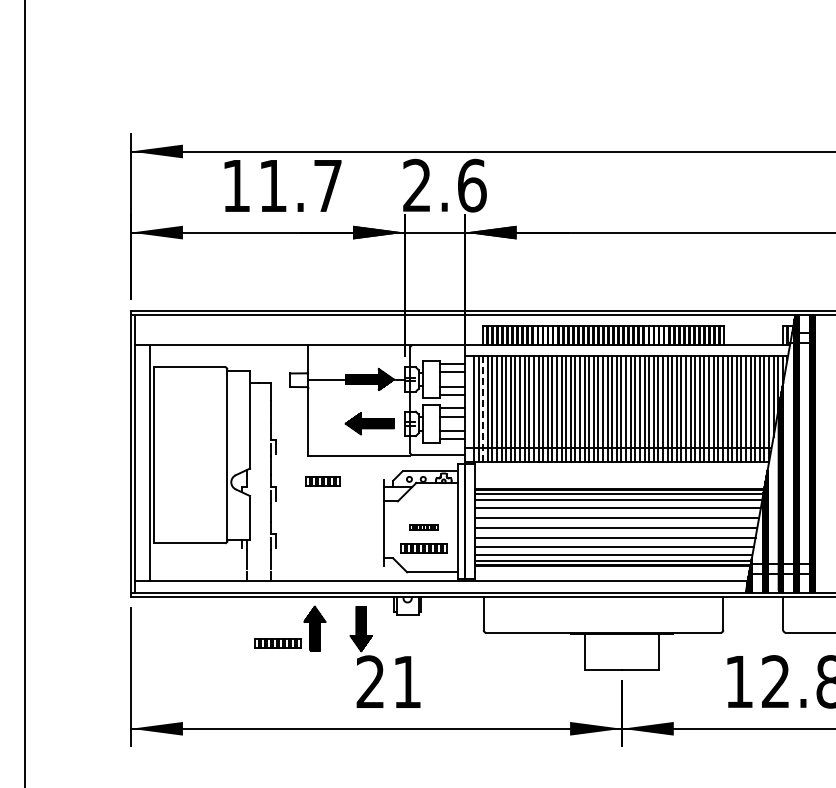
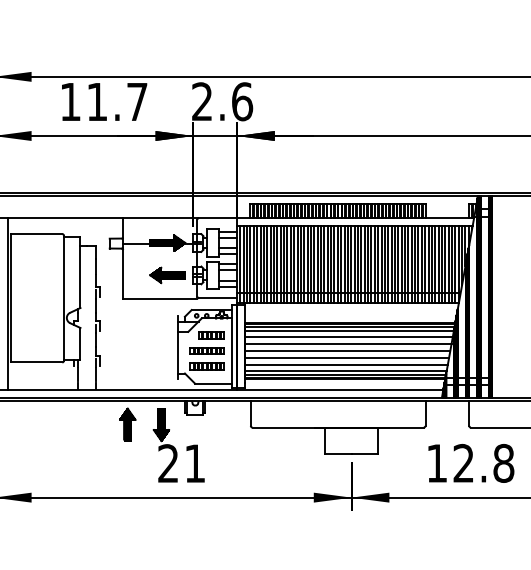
line: (469, 408) -> (240, 264), added
line: (483, 408) -> (250, 264), dashed -> solid
part: (322, 481) -> (211, 335), moved
part: (423, 527) -> (206, 350), size x1.67
part: (277, 643) -> (100, 435), removed

